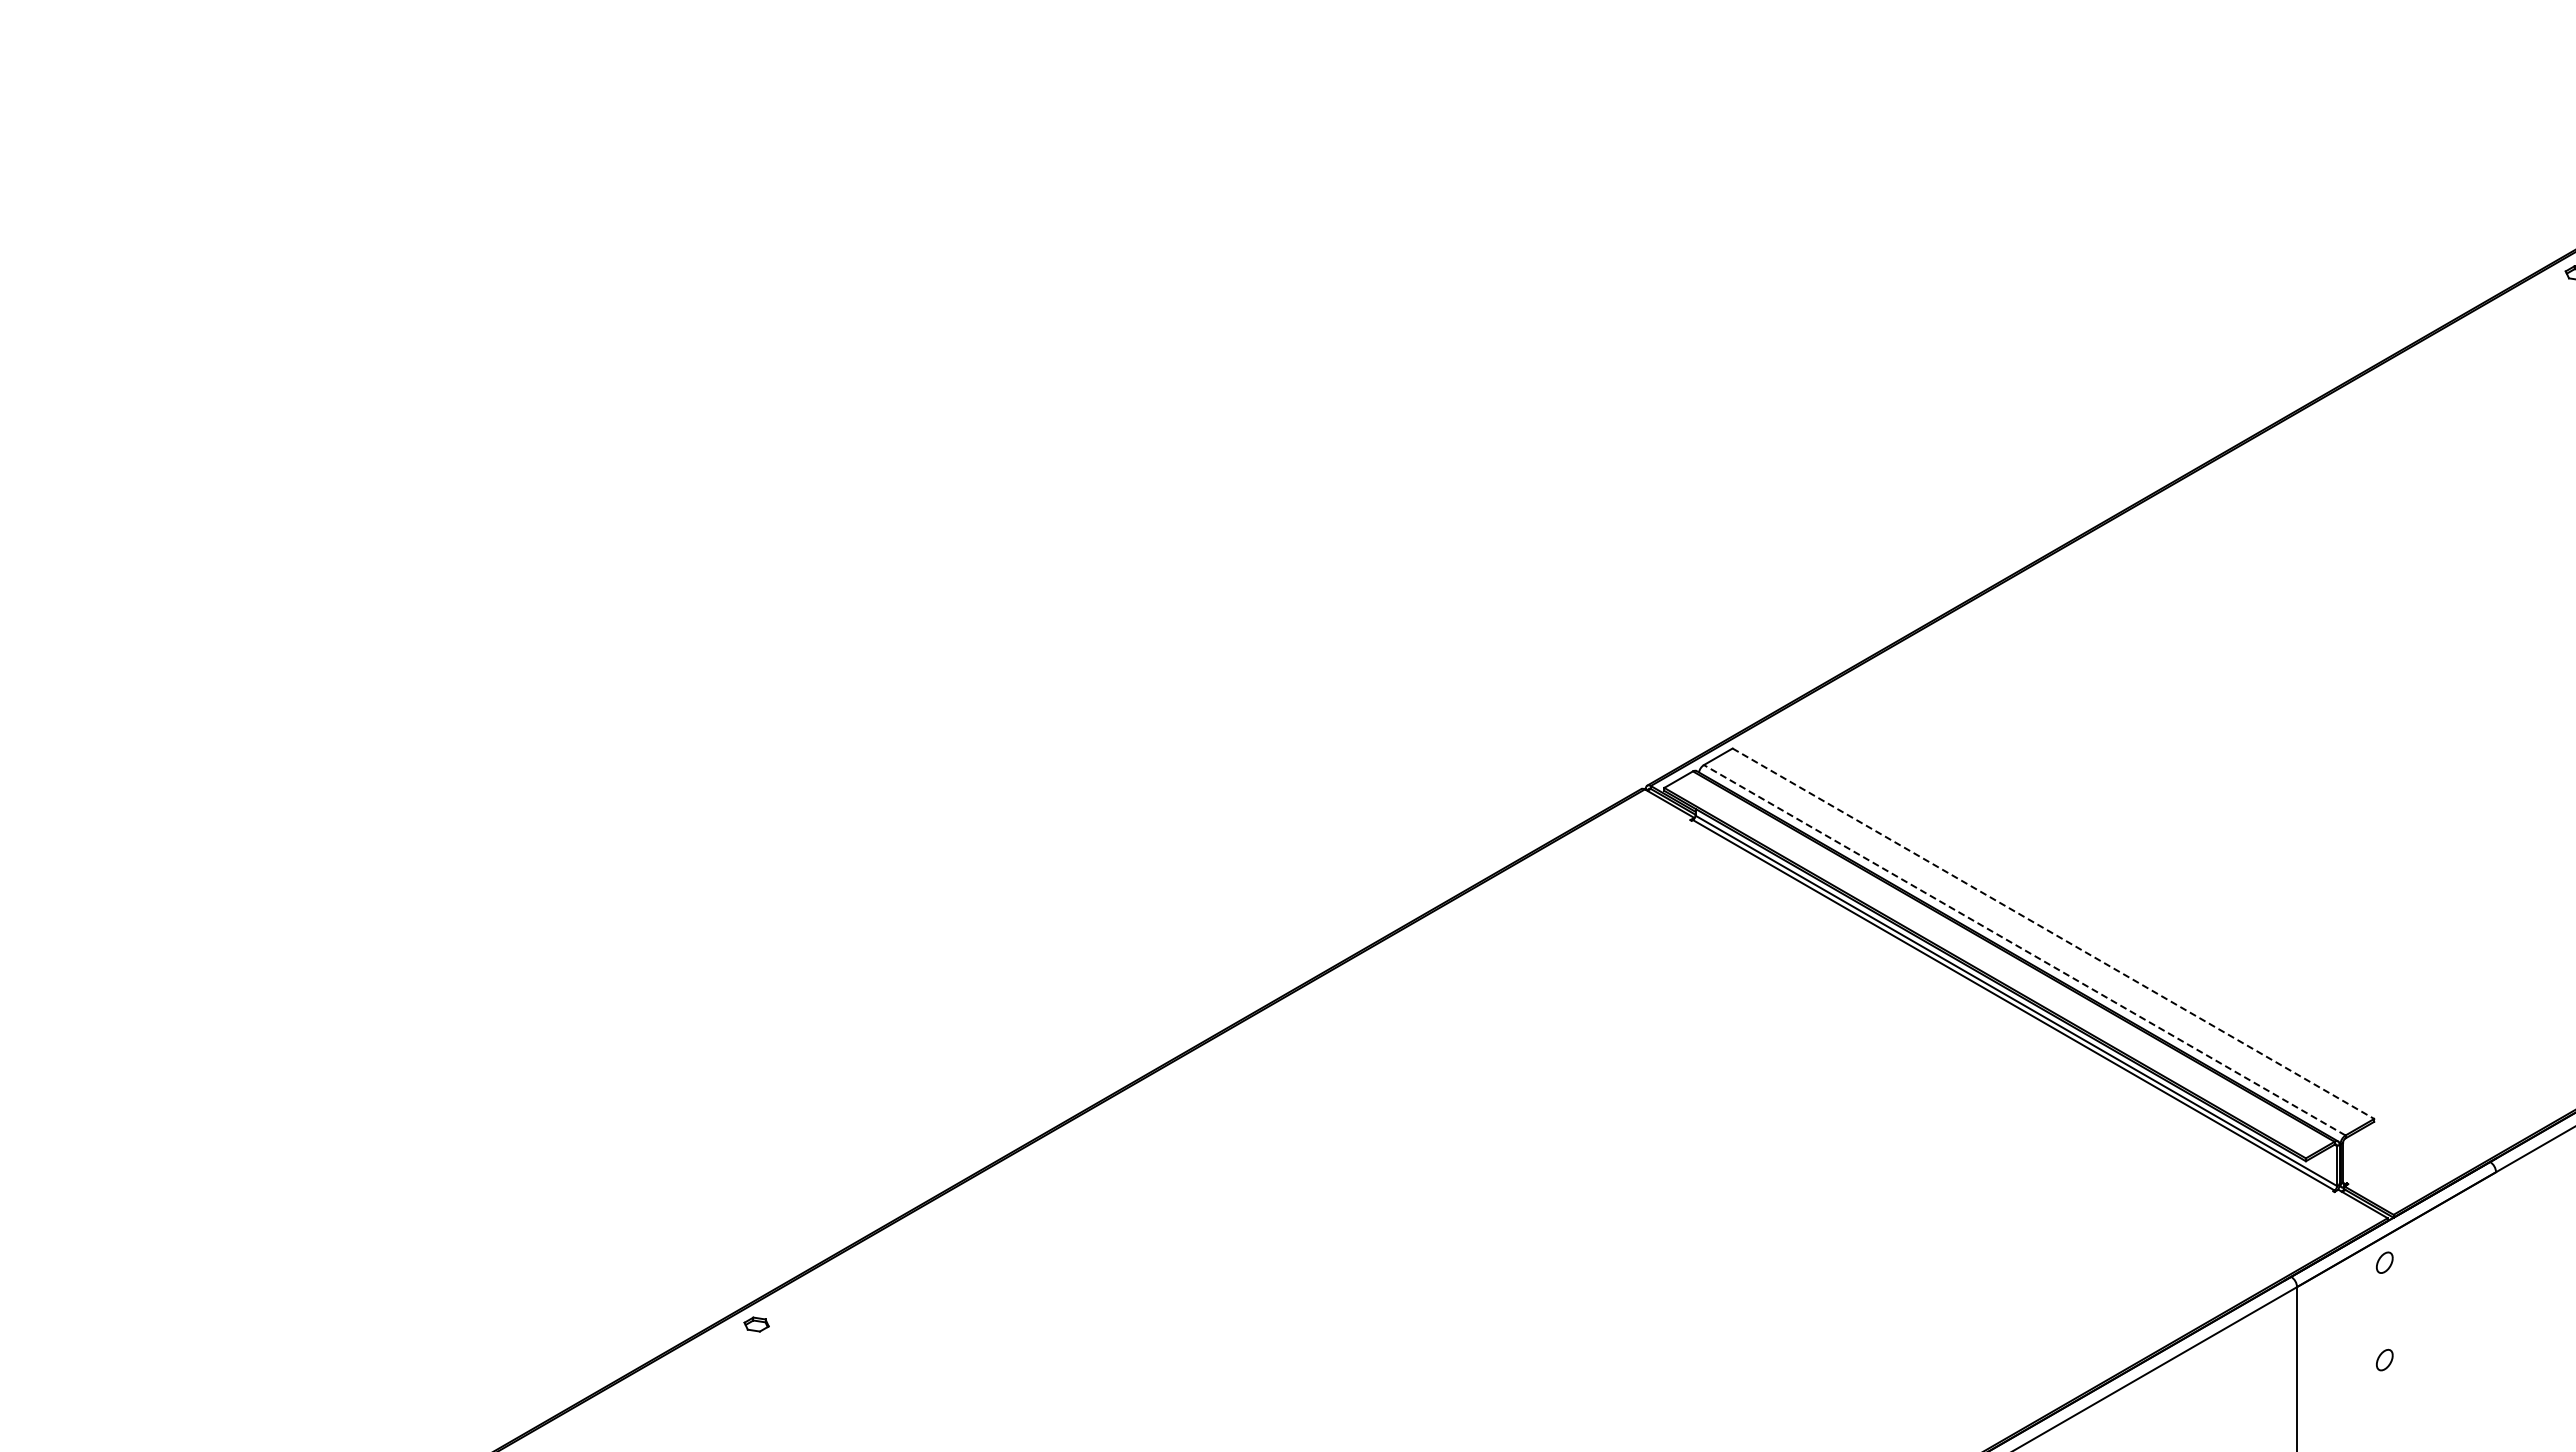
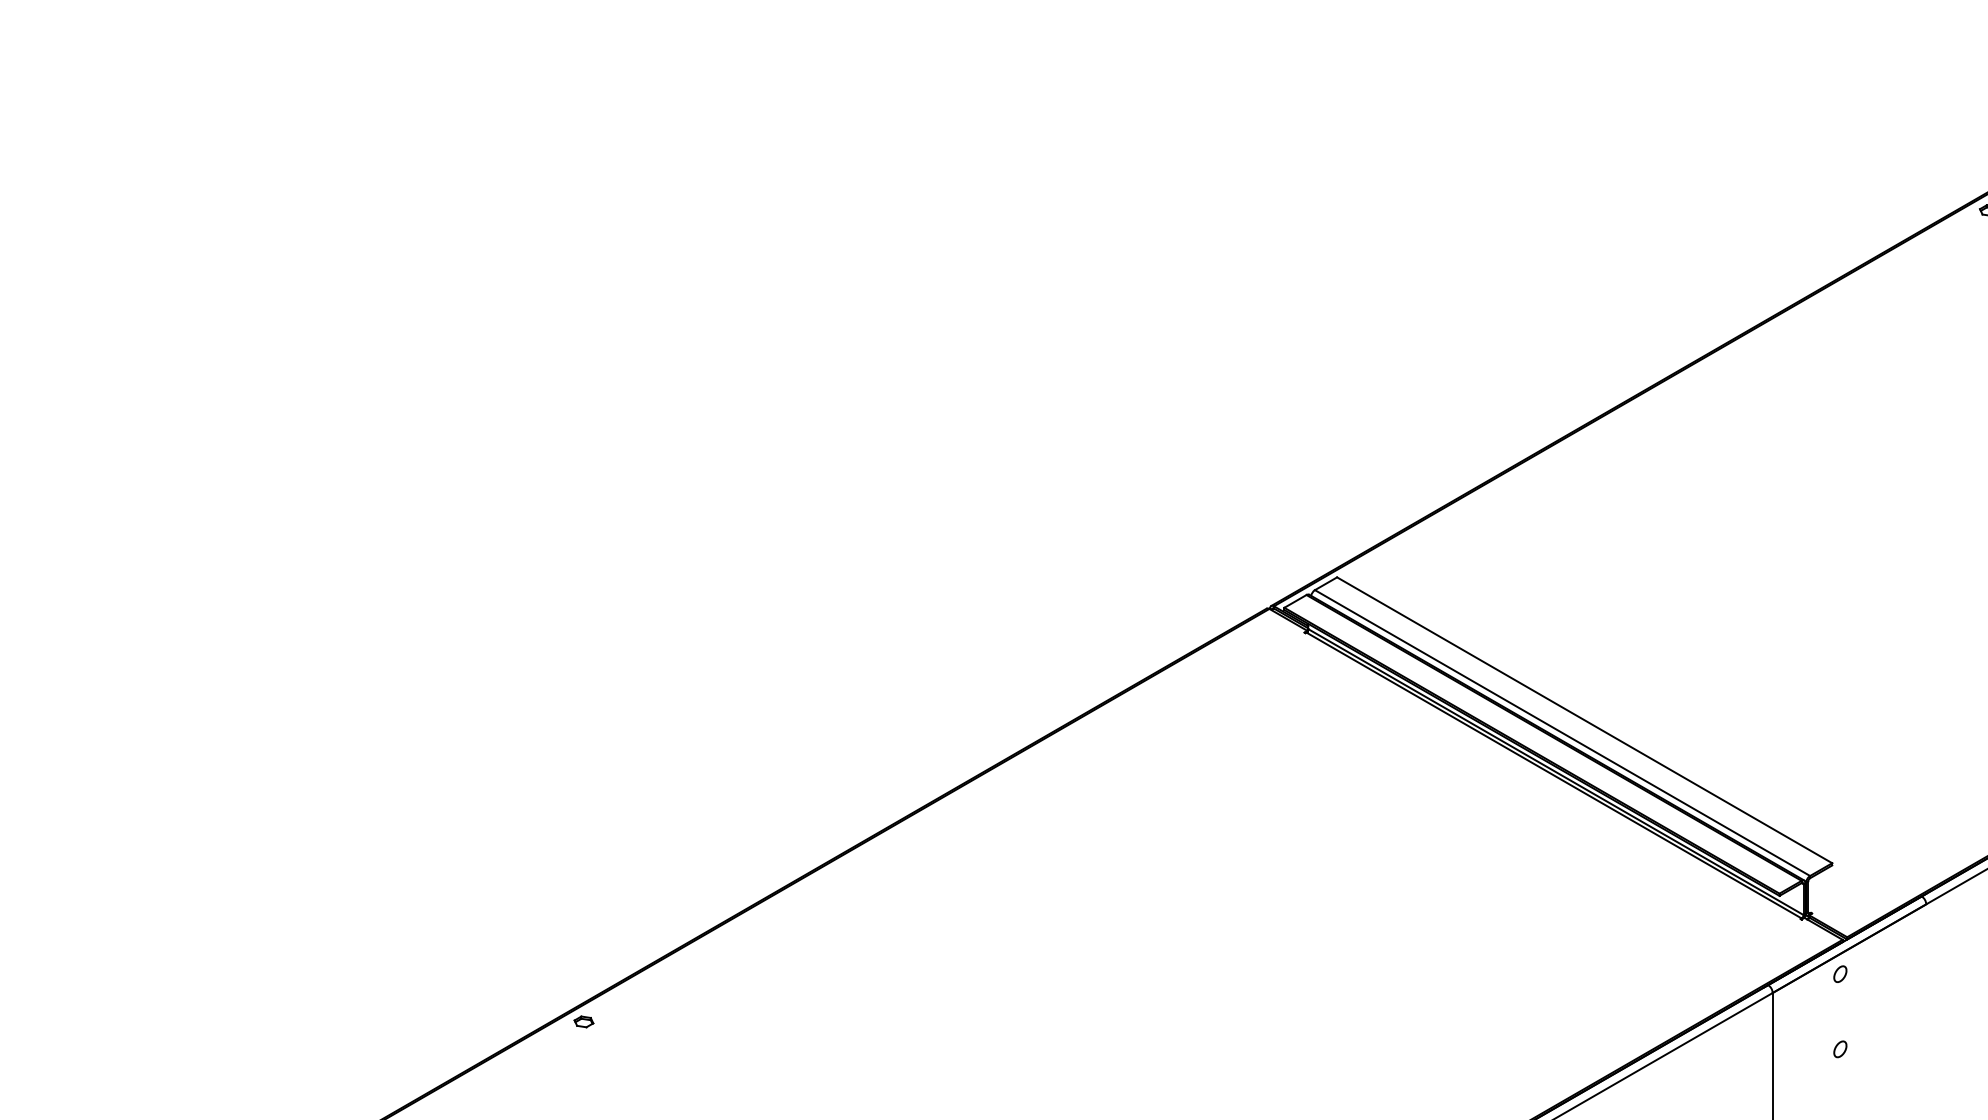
line: (2053, 933) -> (1584, 720), dashed -> solid
line: (2024, 950) -> (1562, 733), dashed -> solid

